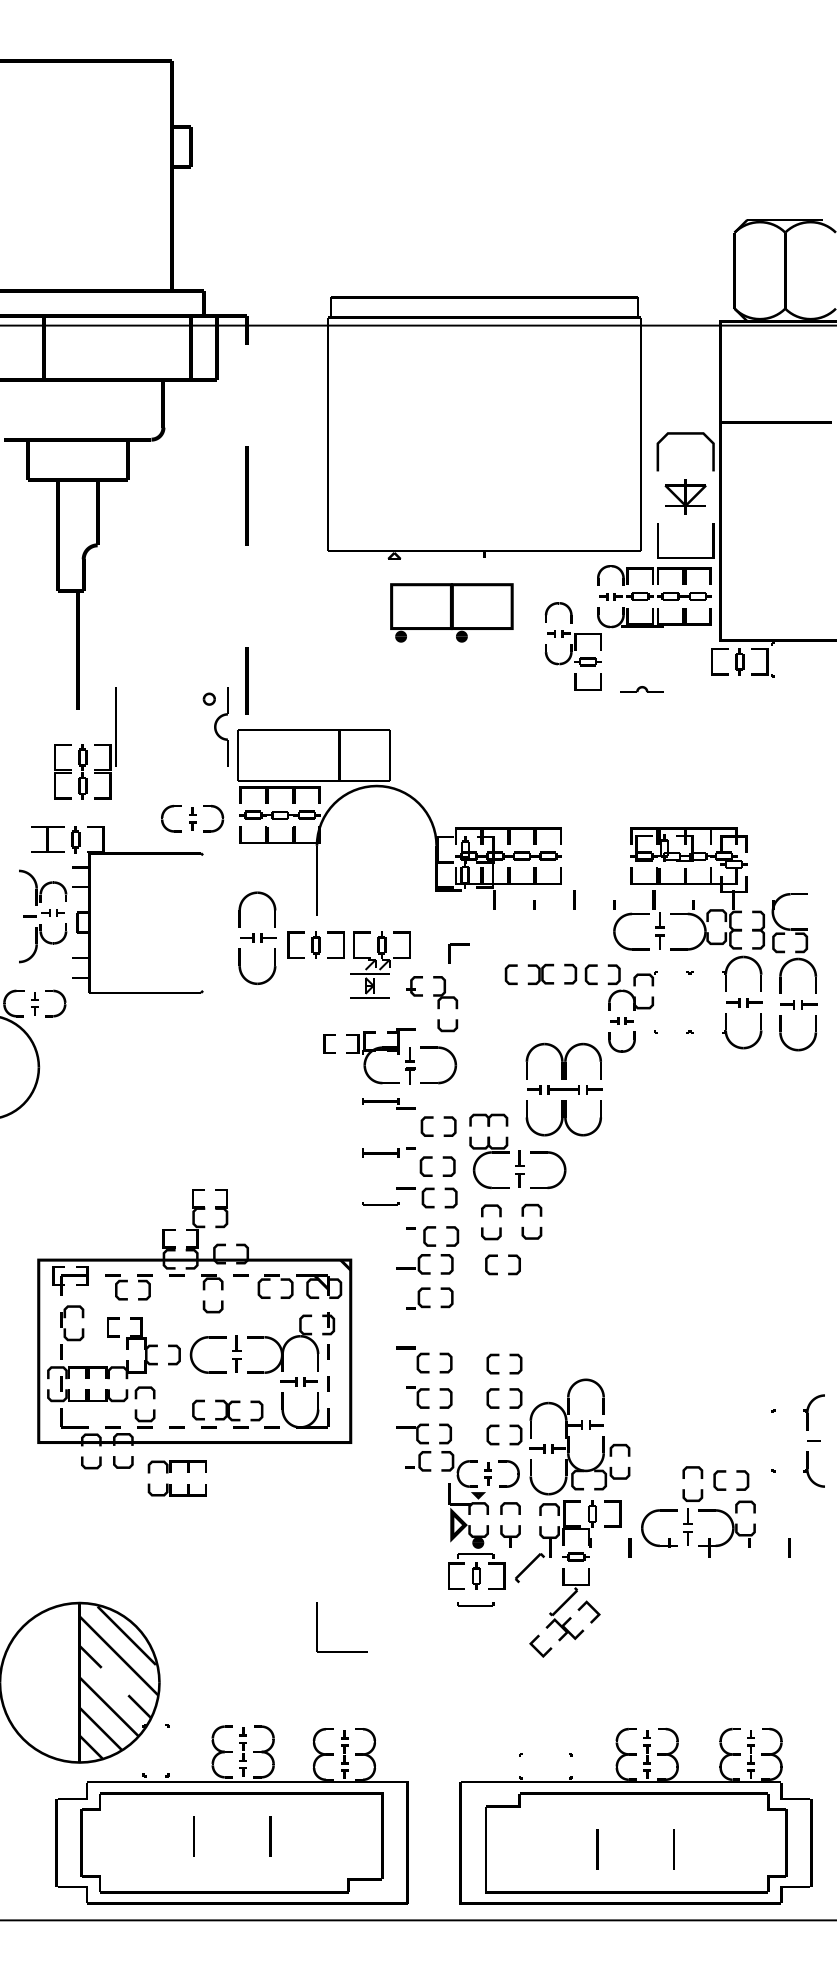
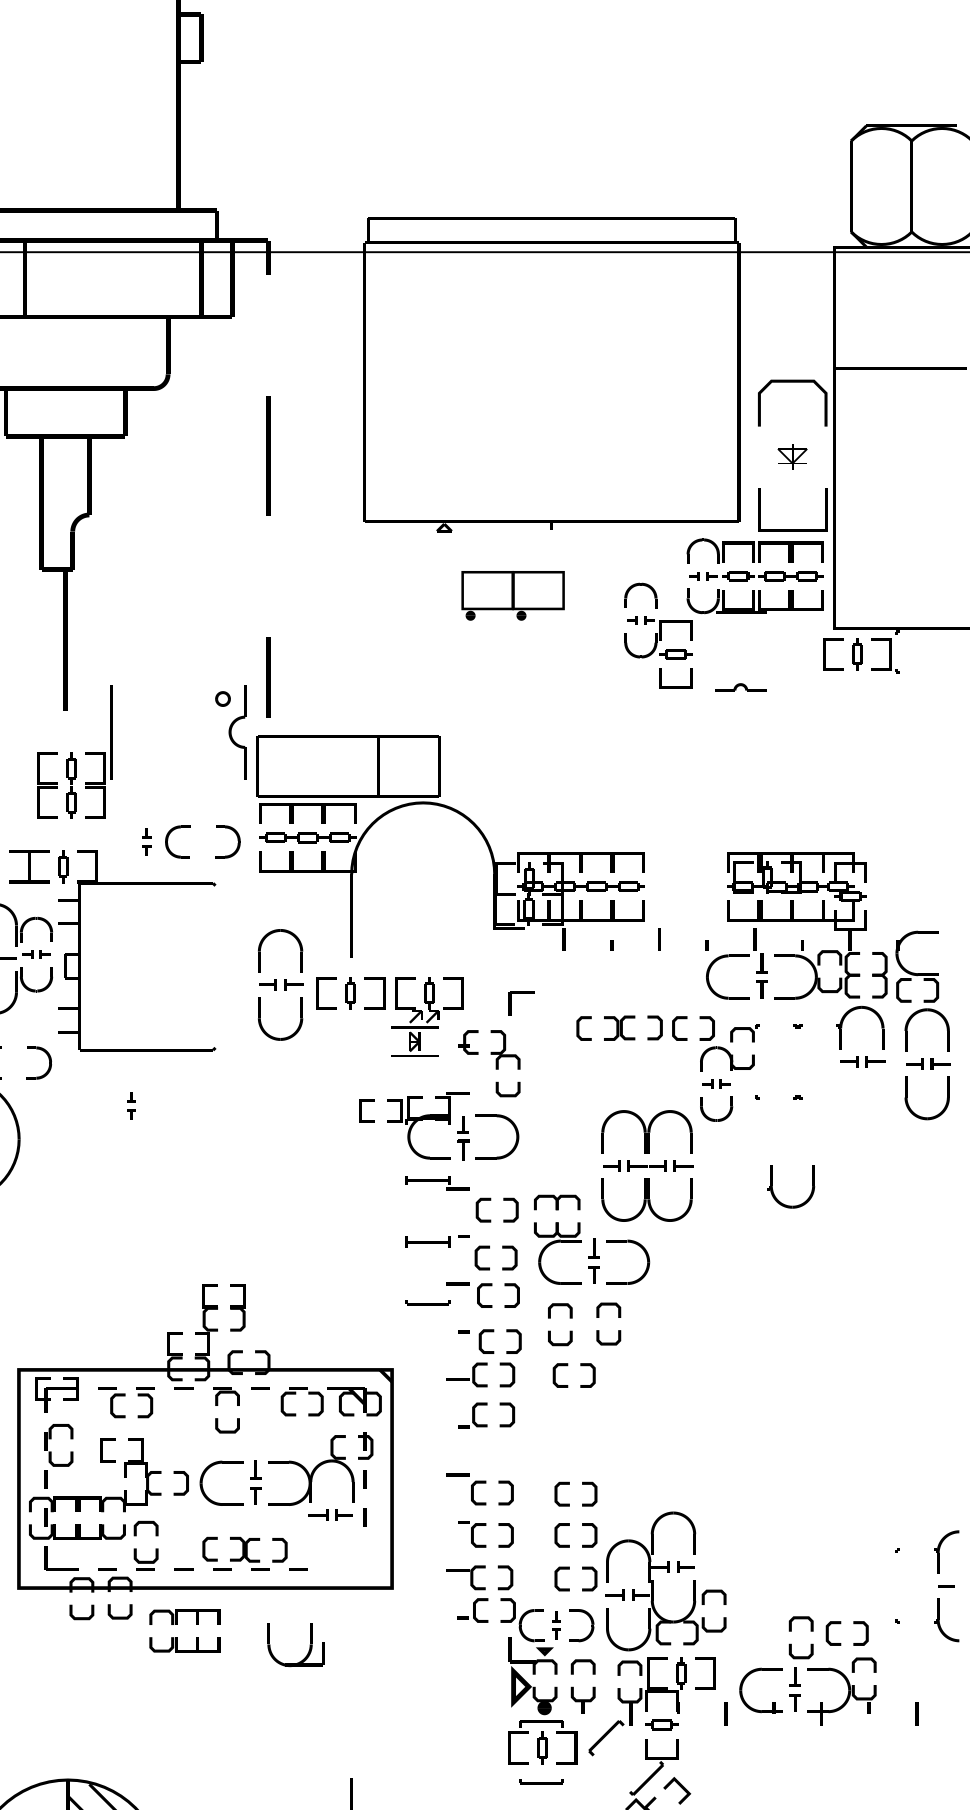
part: (685, 496) -> (792, 456), size x0.6
part: (451, 612) -> (512, 595), size x0.7
part: (192, 818) -> (146, 841), moved
part: (34, 1003) -> (131, 1106), moved
part: (729, 1038) -> (775, 1195), moved
part: (316, 1410) -> (309, 1645), moved

